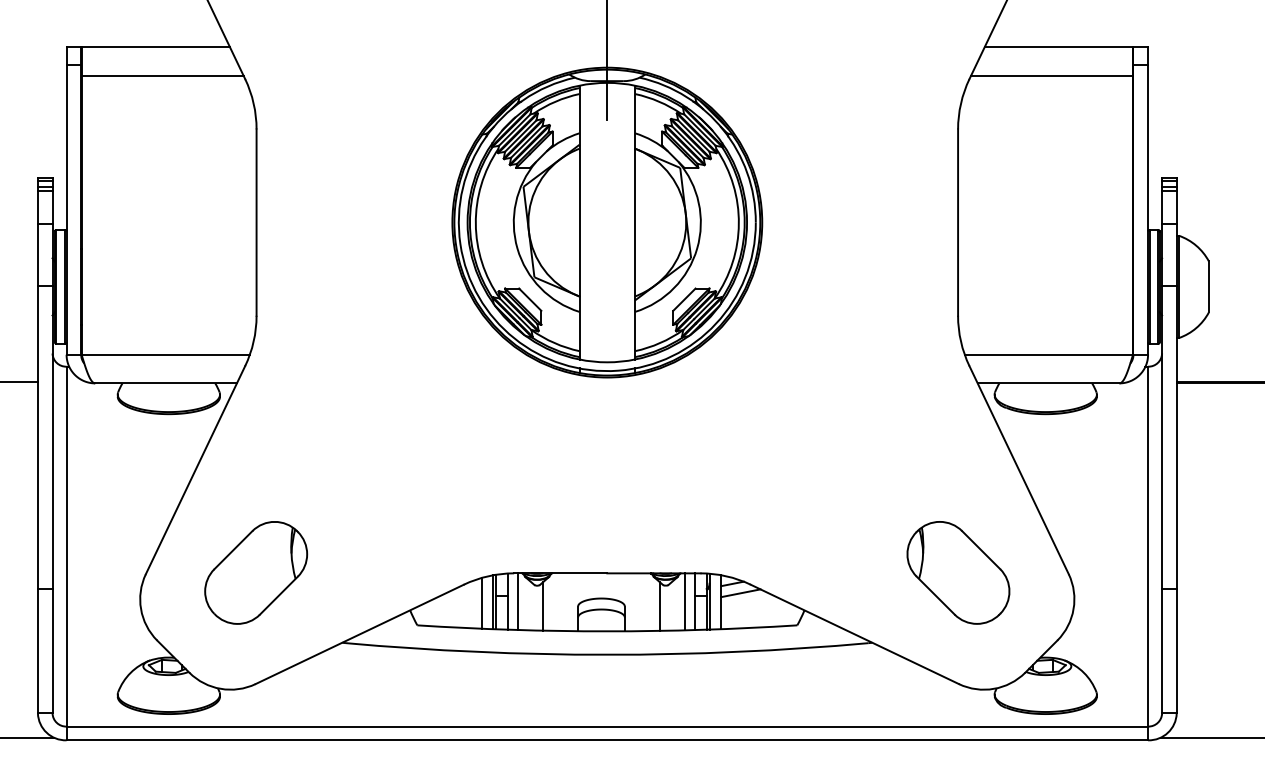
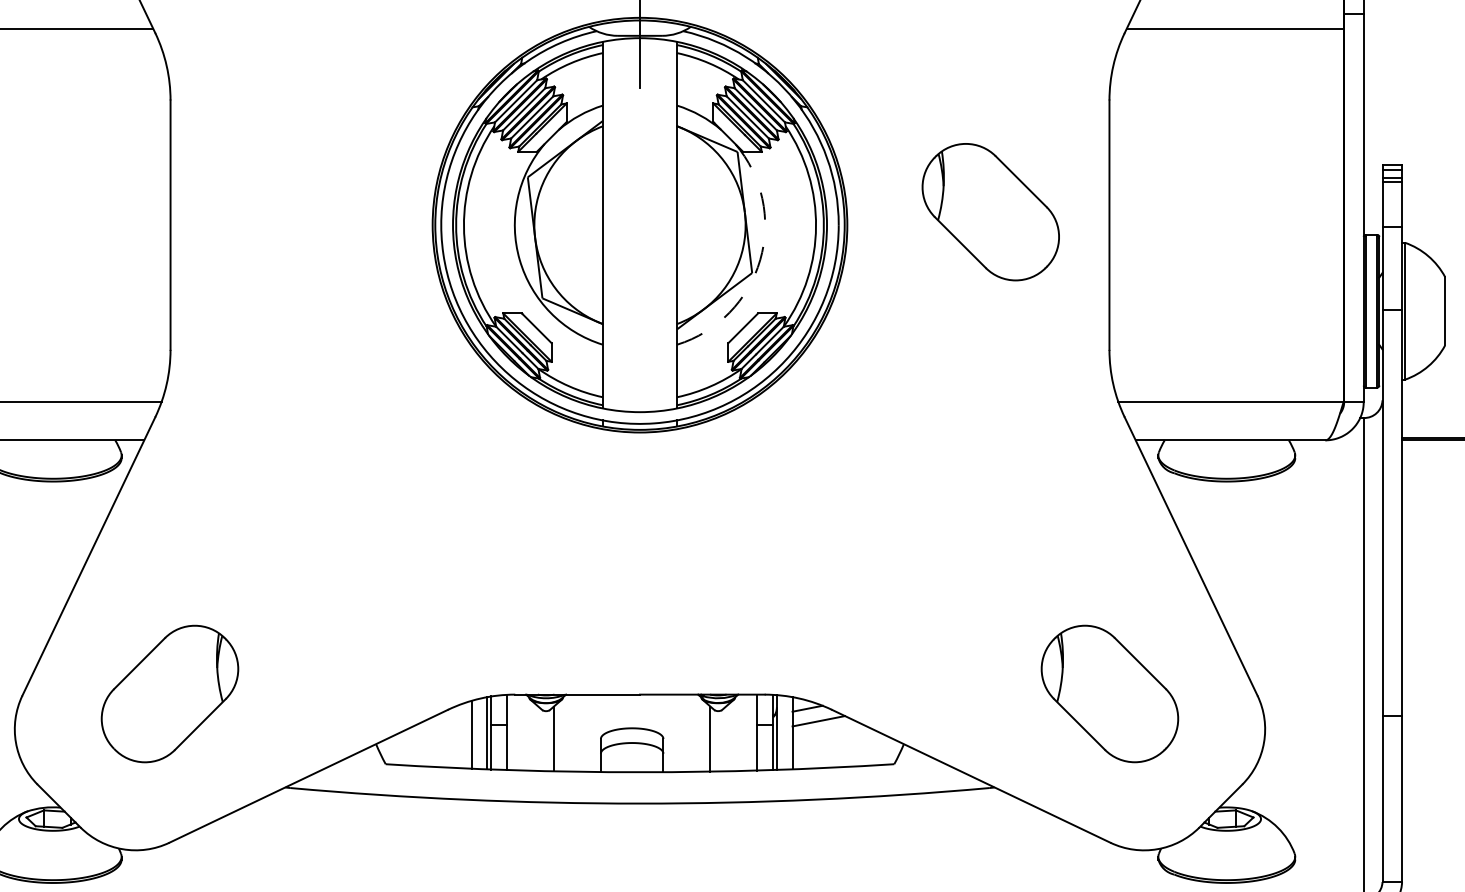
part: (869, 212) -> (990, 211), added
arc: (697, 248) -> (760, 259), solid -> dashed
line: (518, 601) -> (521, 732), removed
line: (684, 601) -> (743, 732), removed

